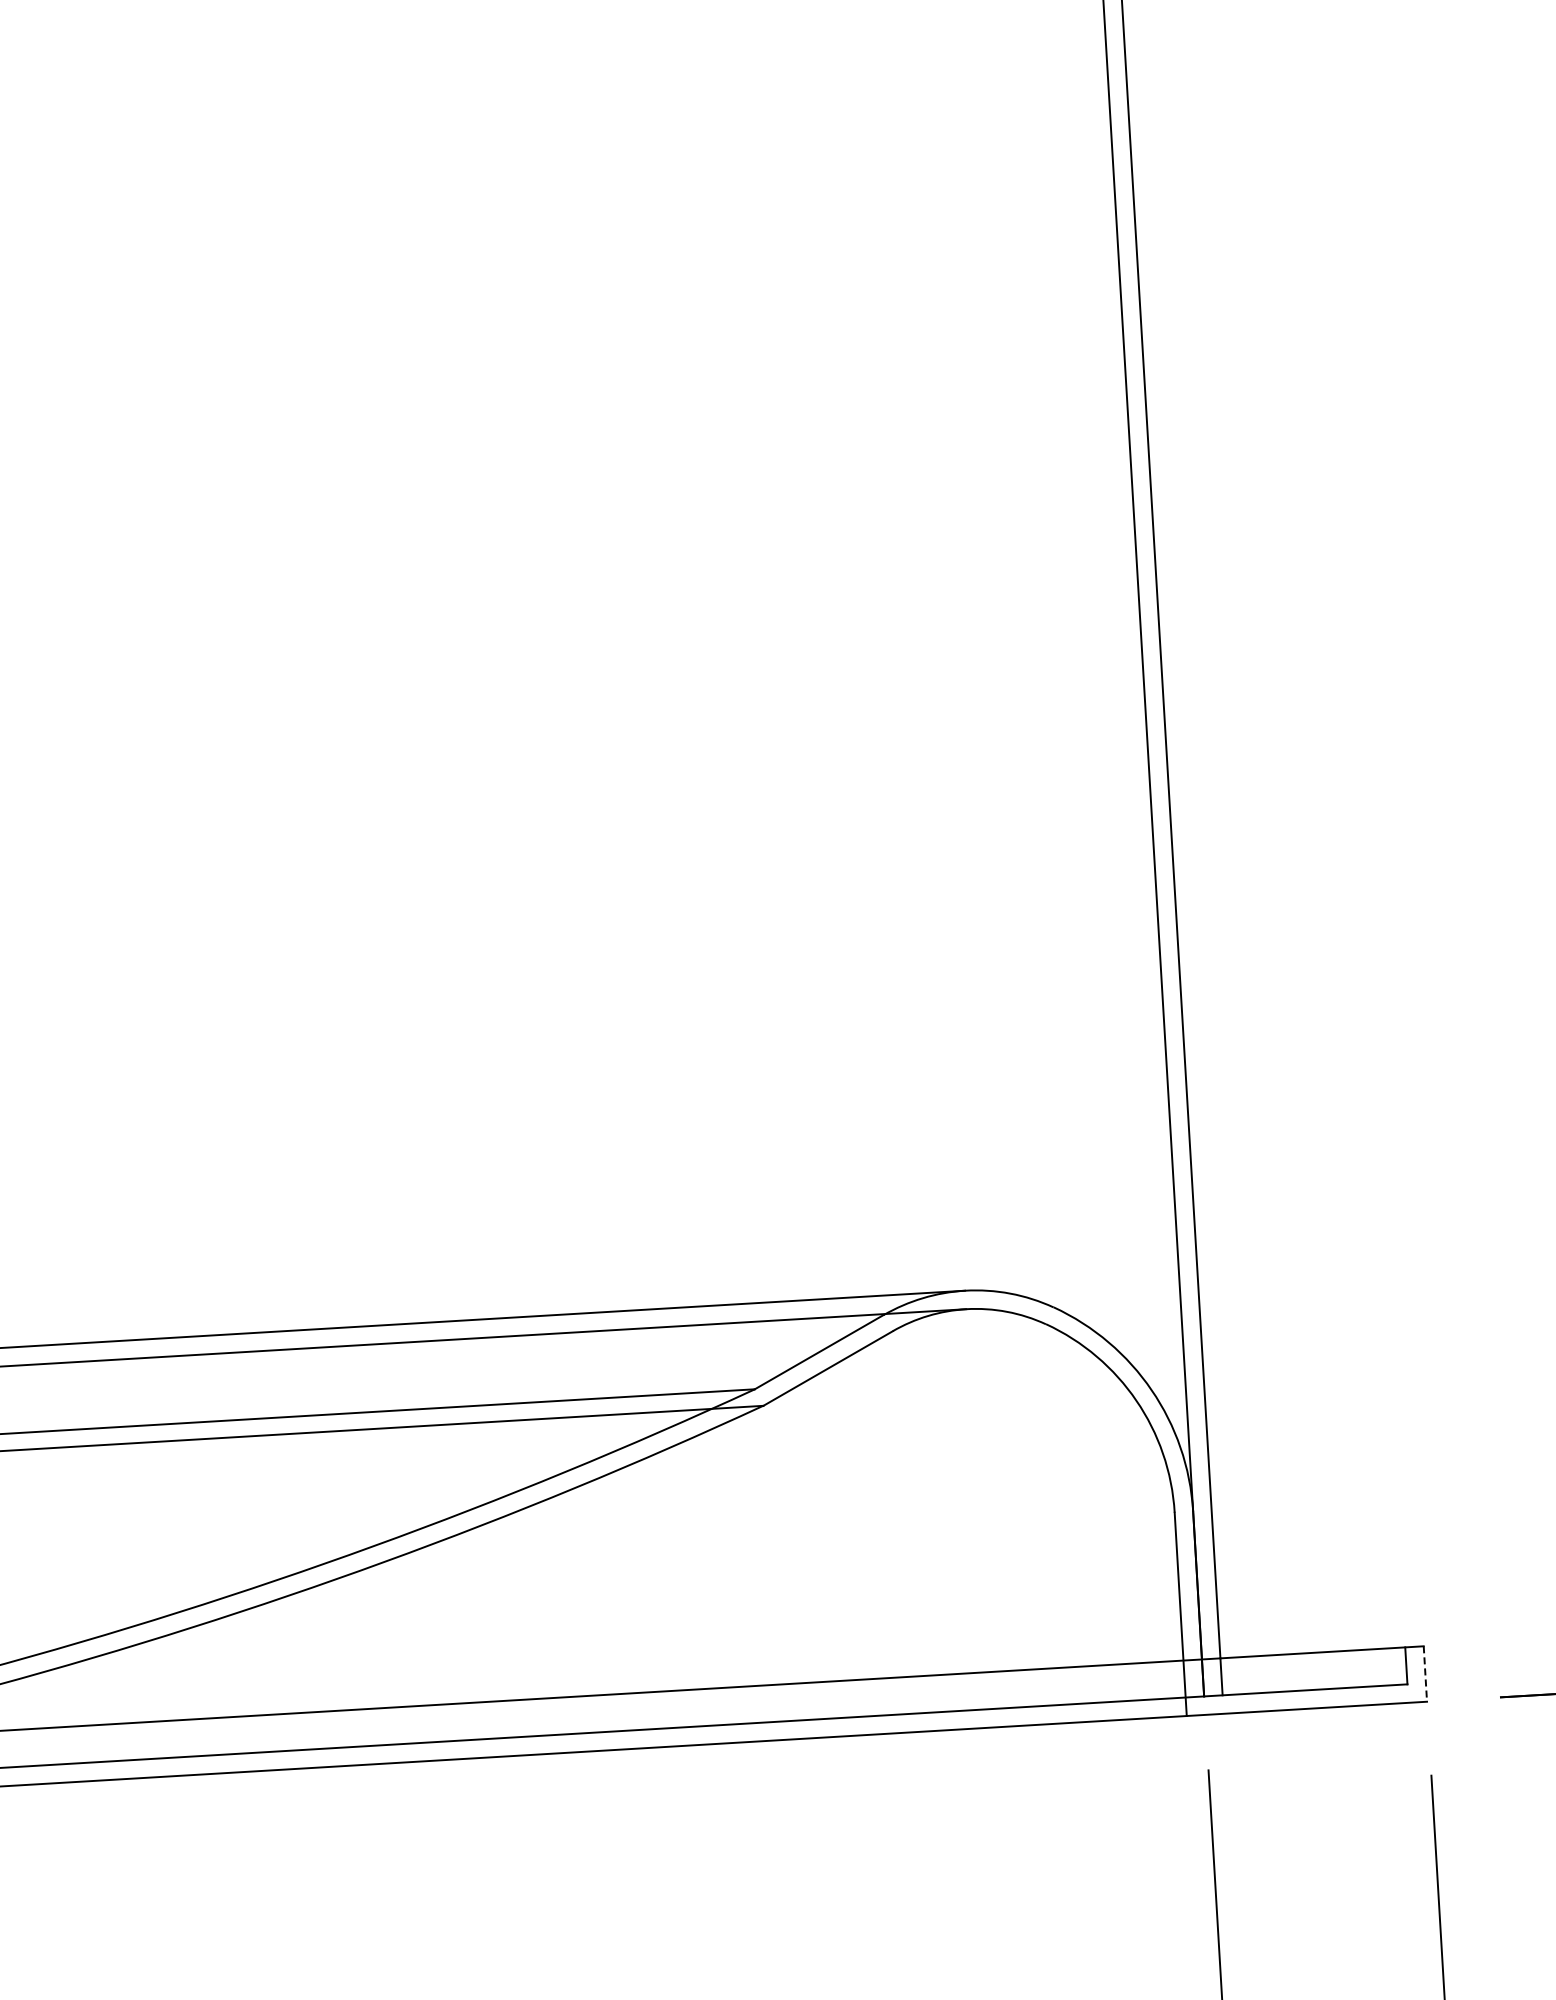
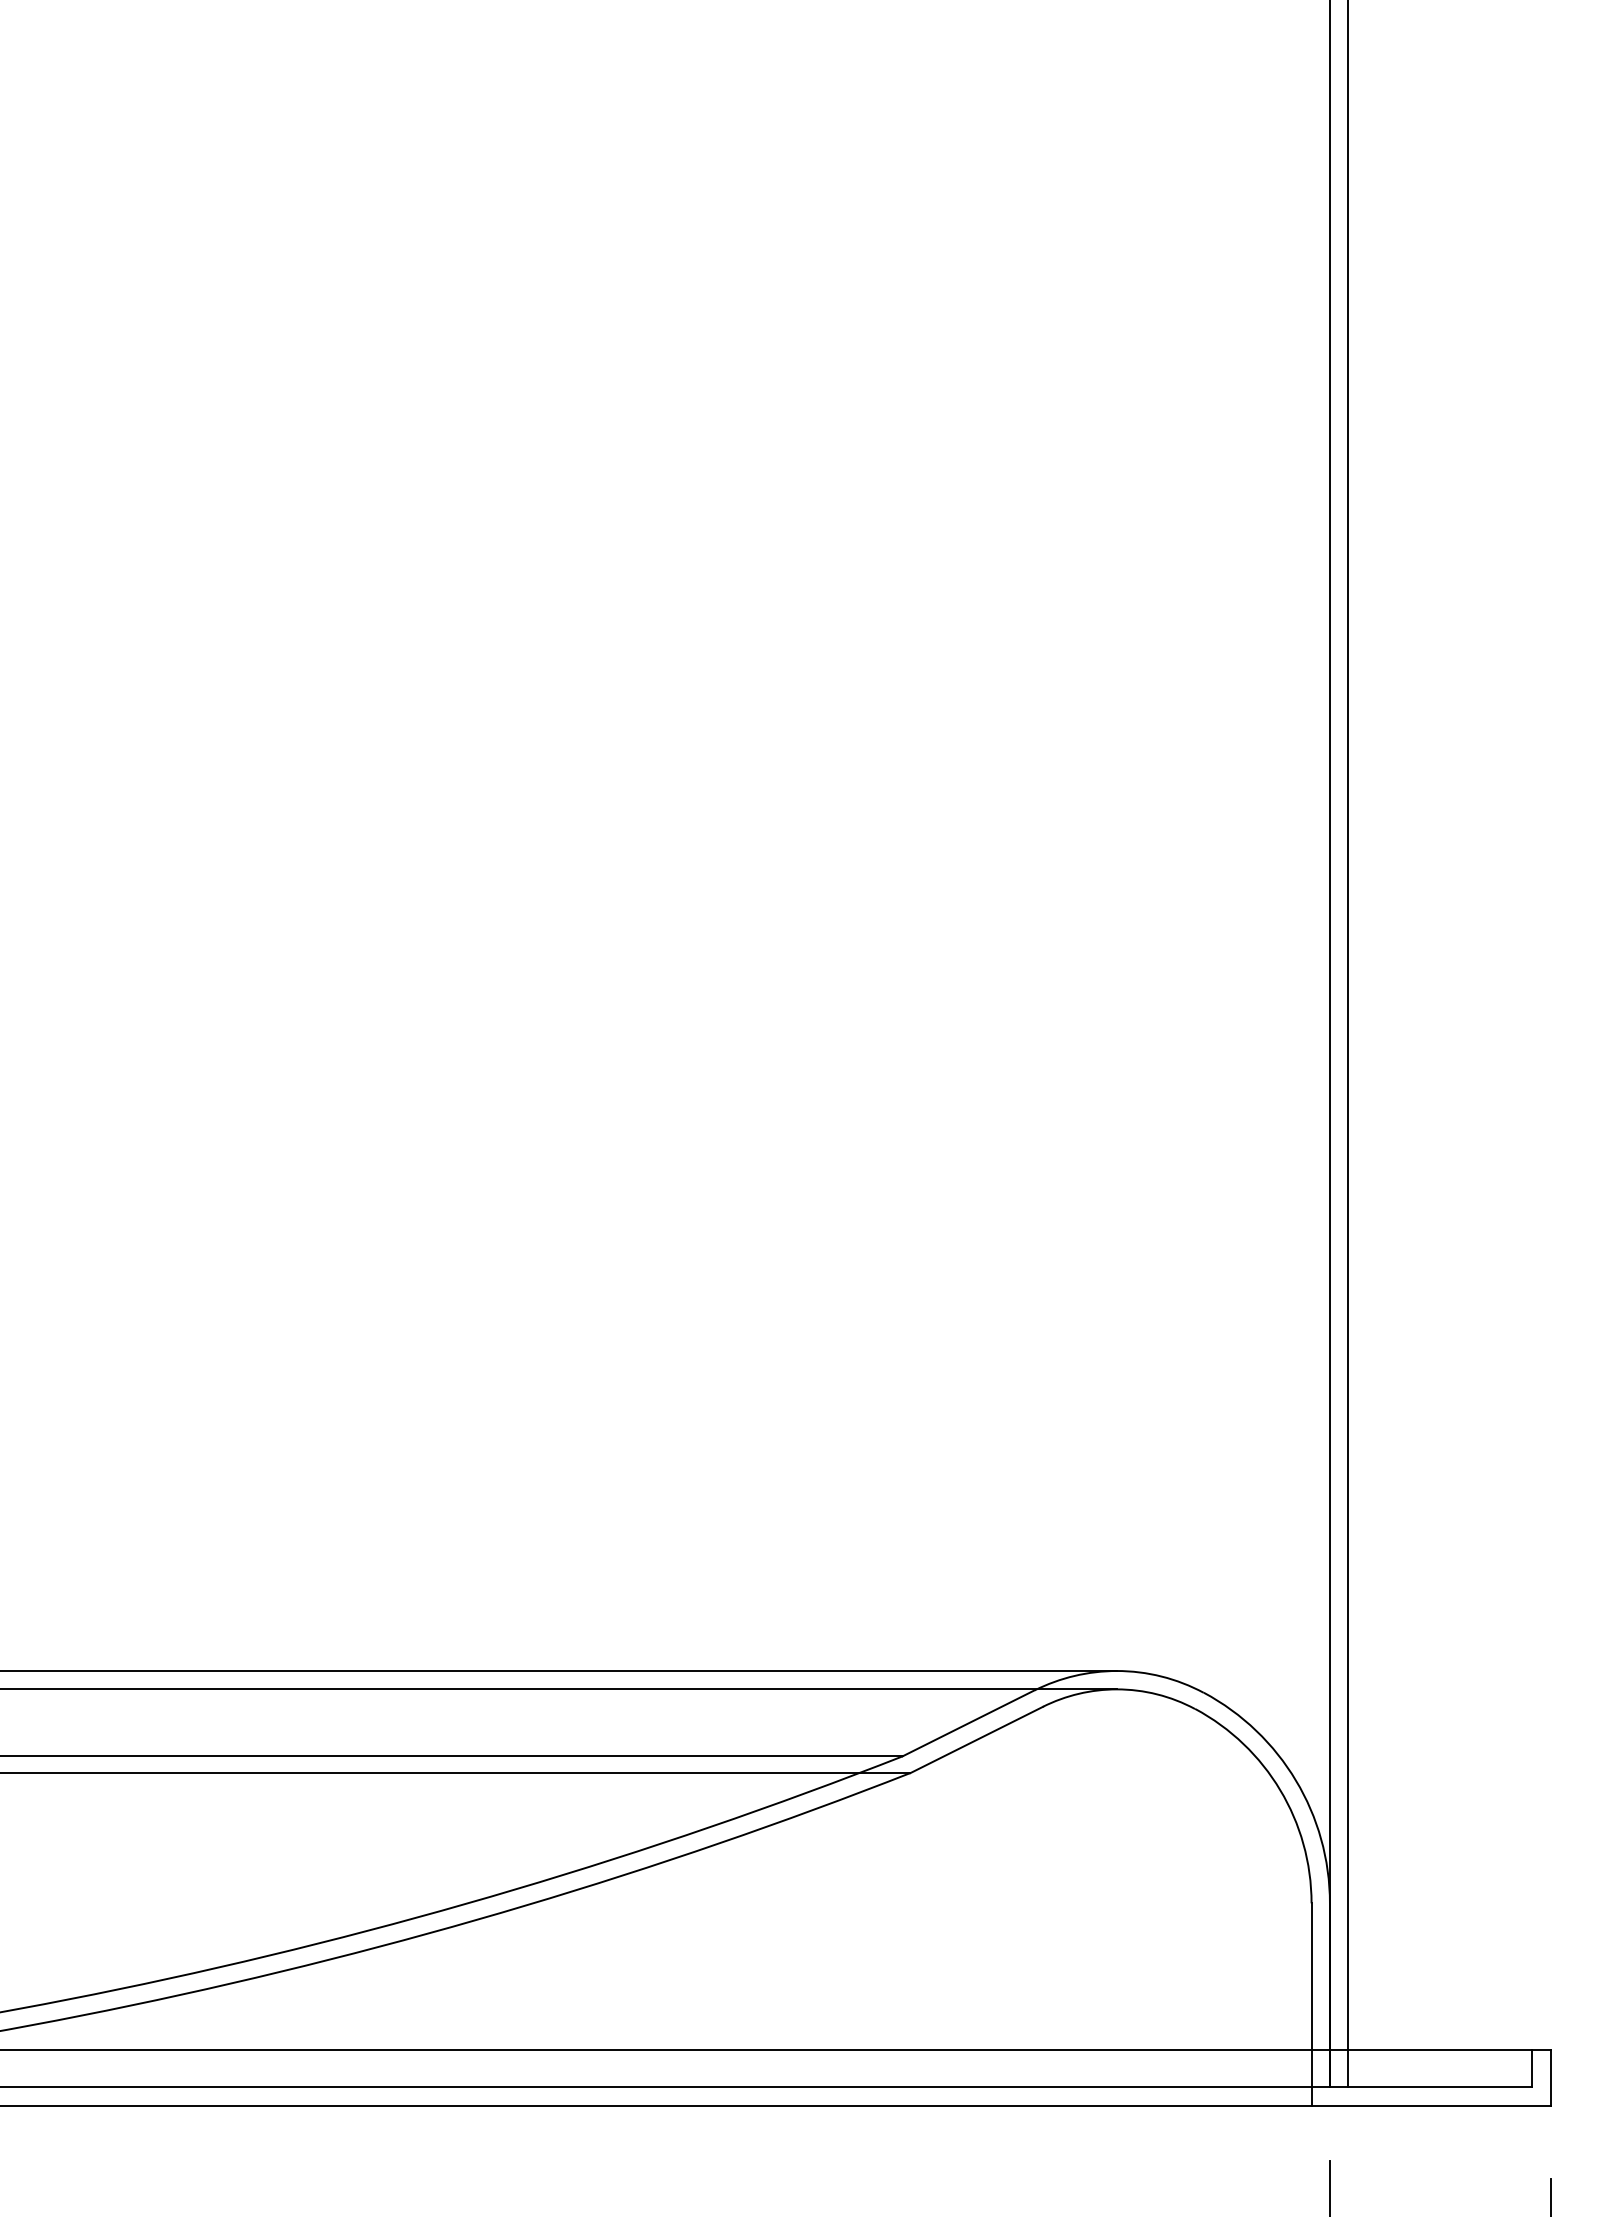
line: (1425, 1674) -> (1550, 2078), dashed -> solid

